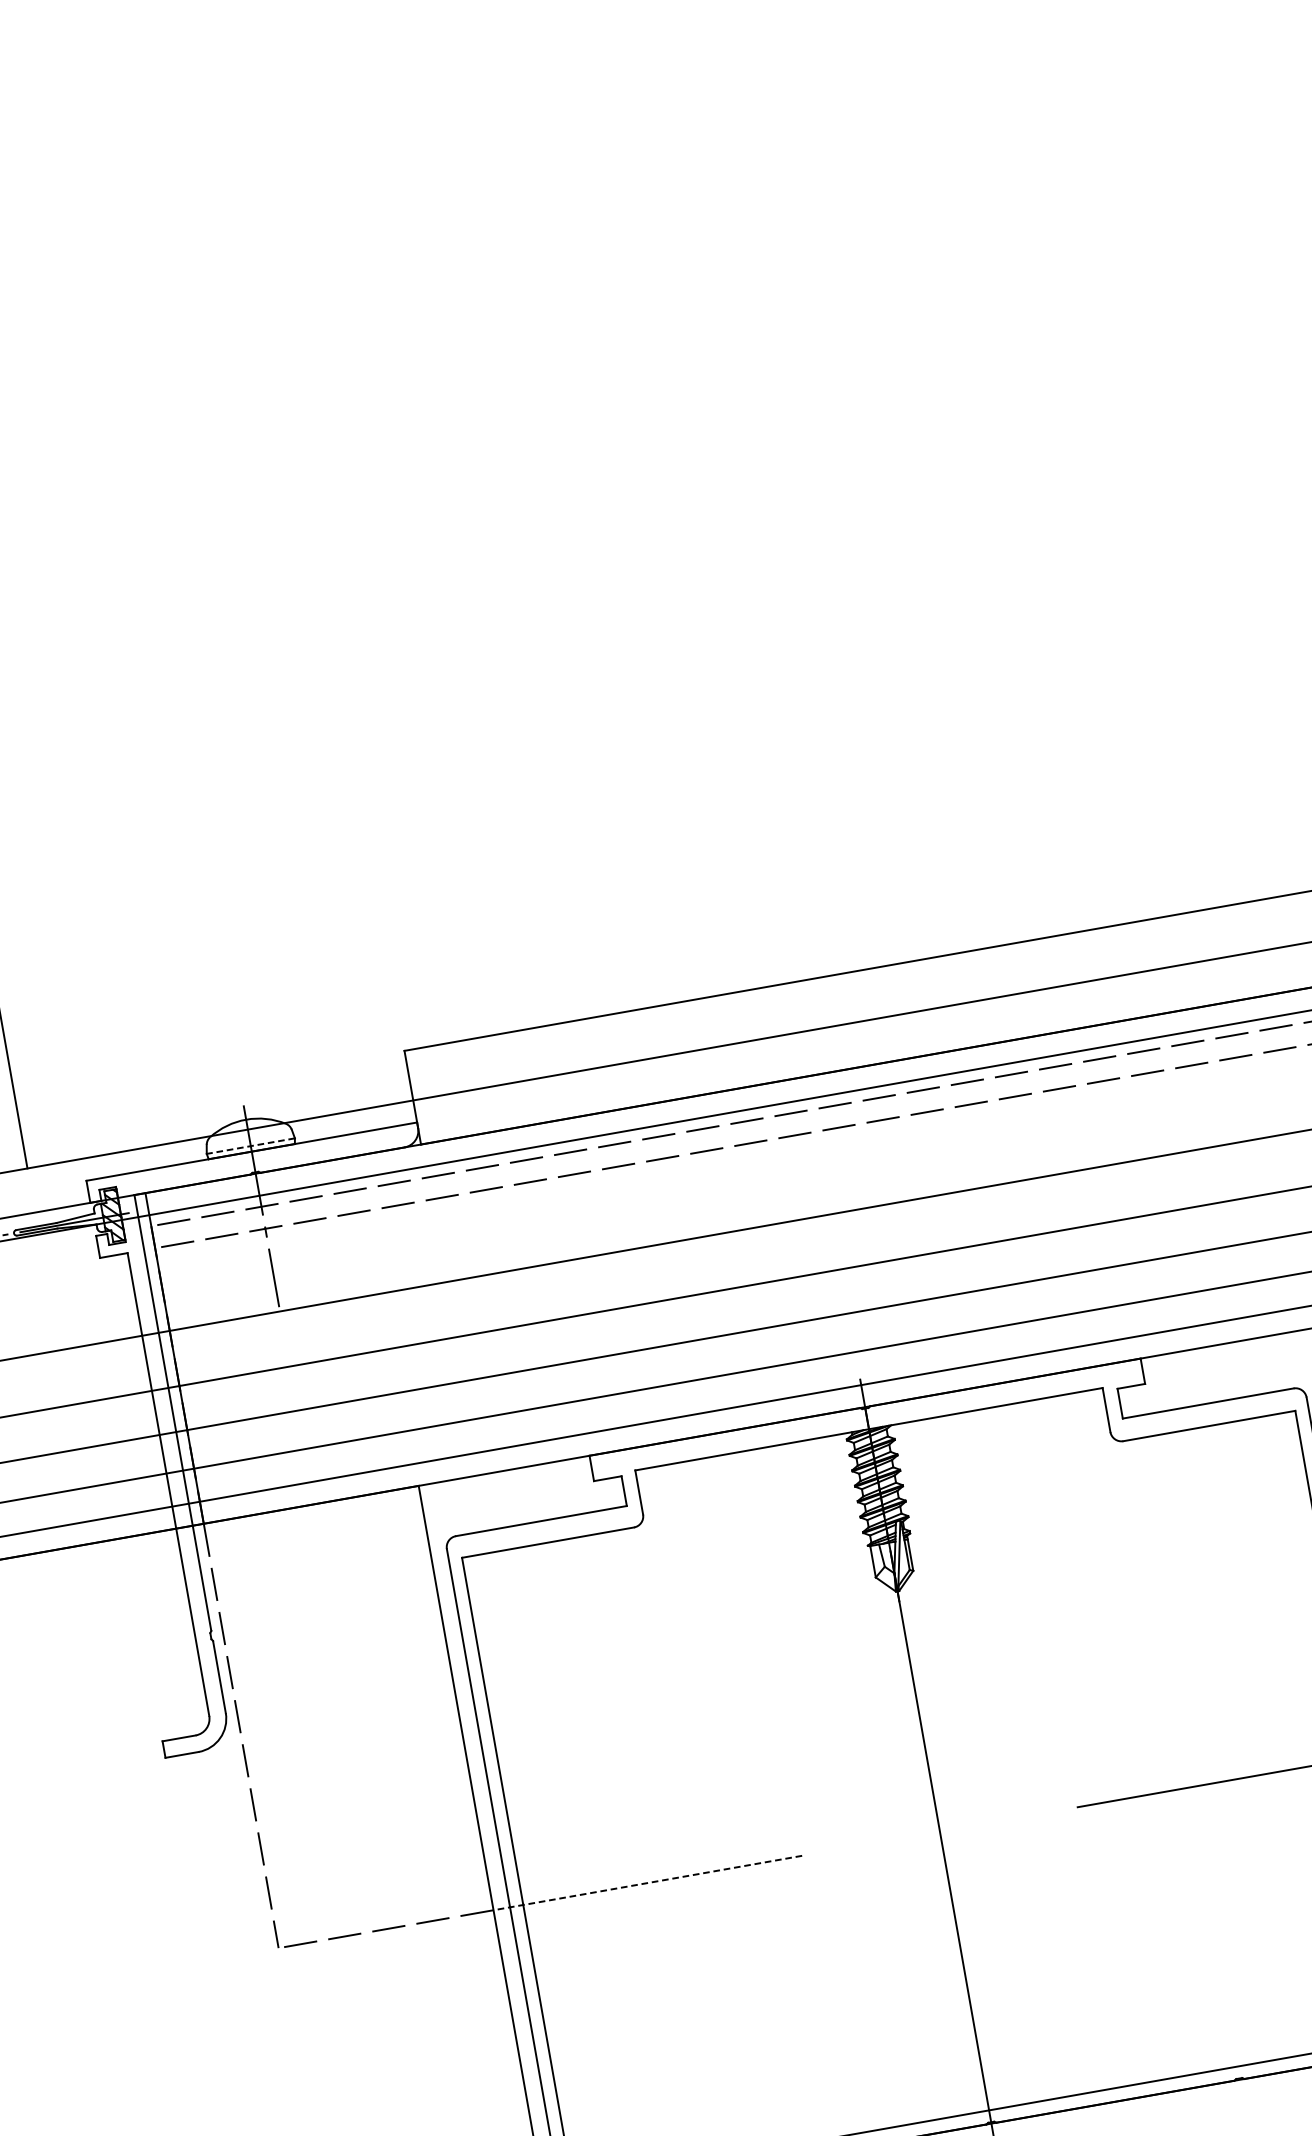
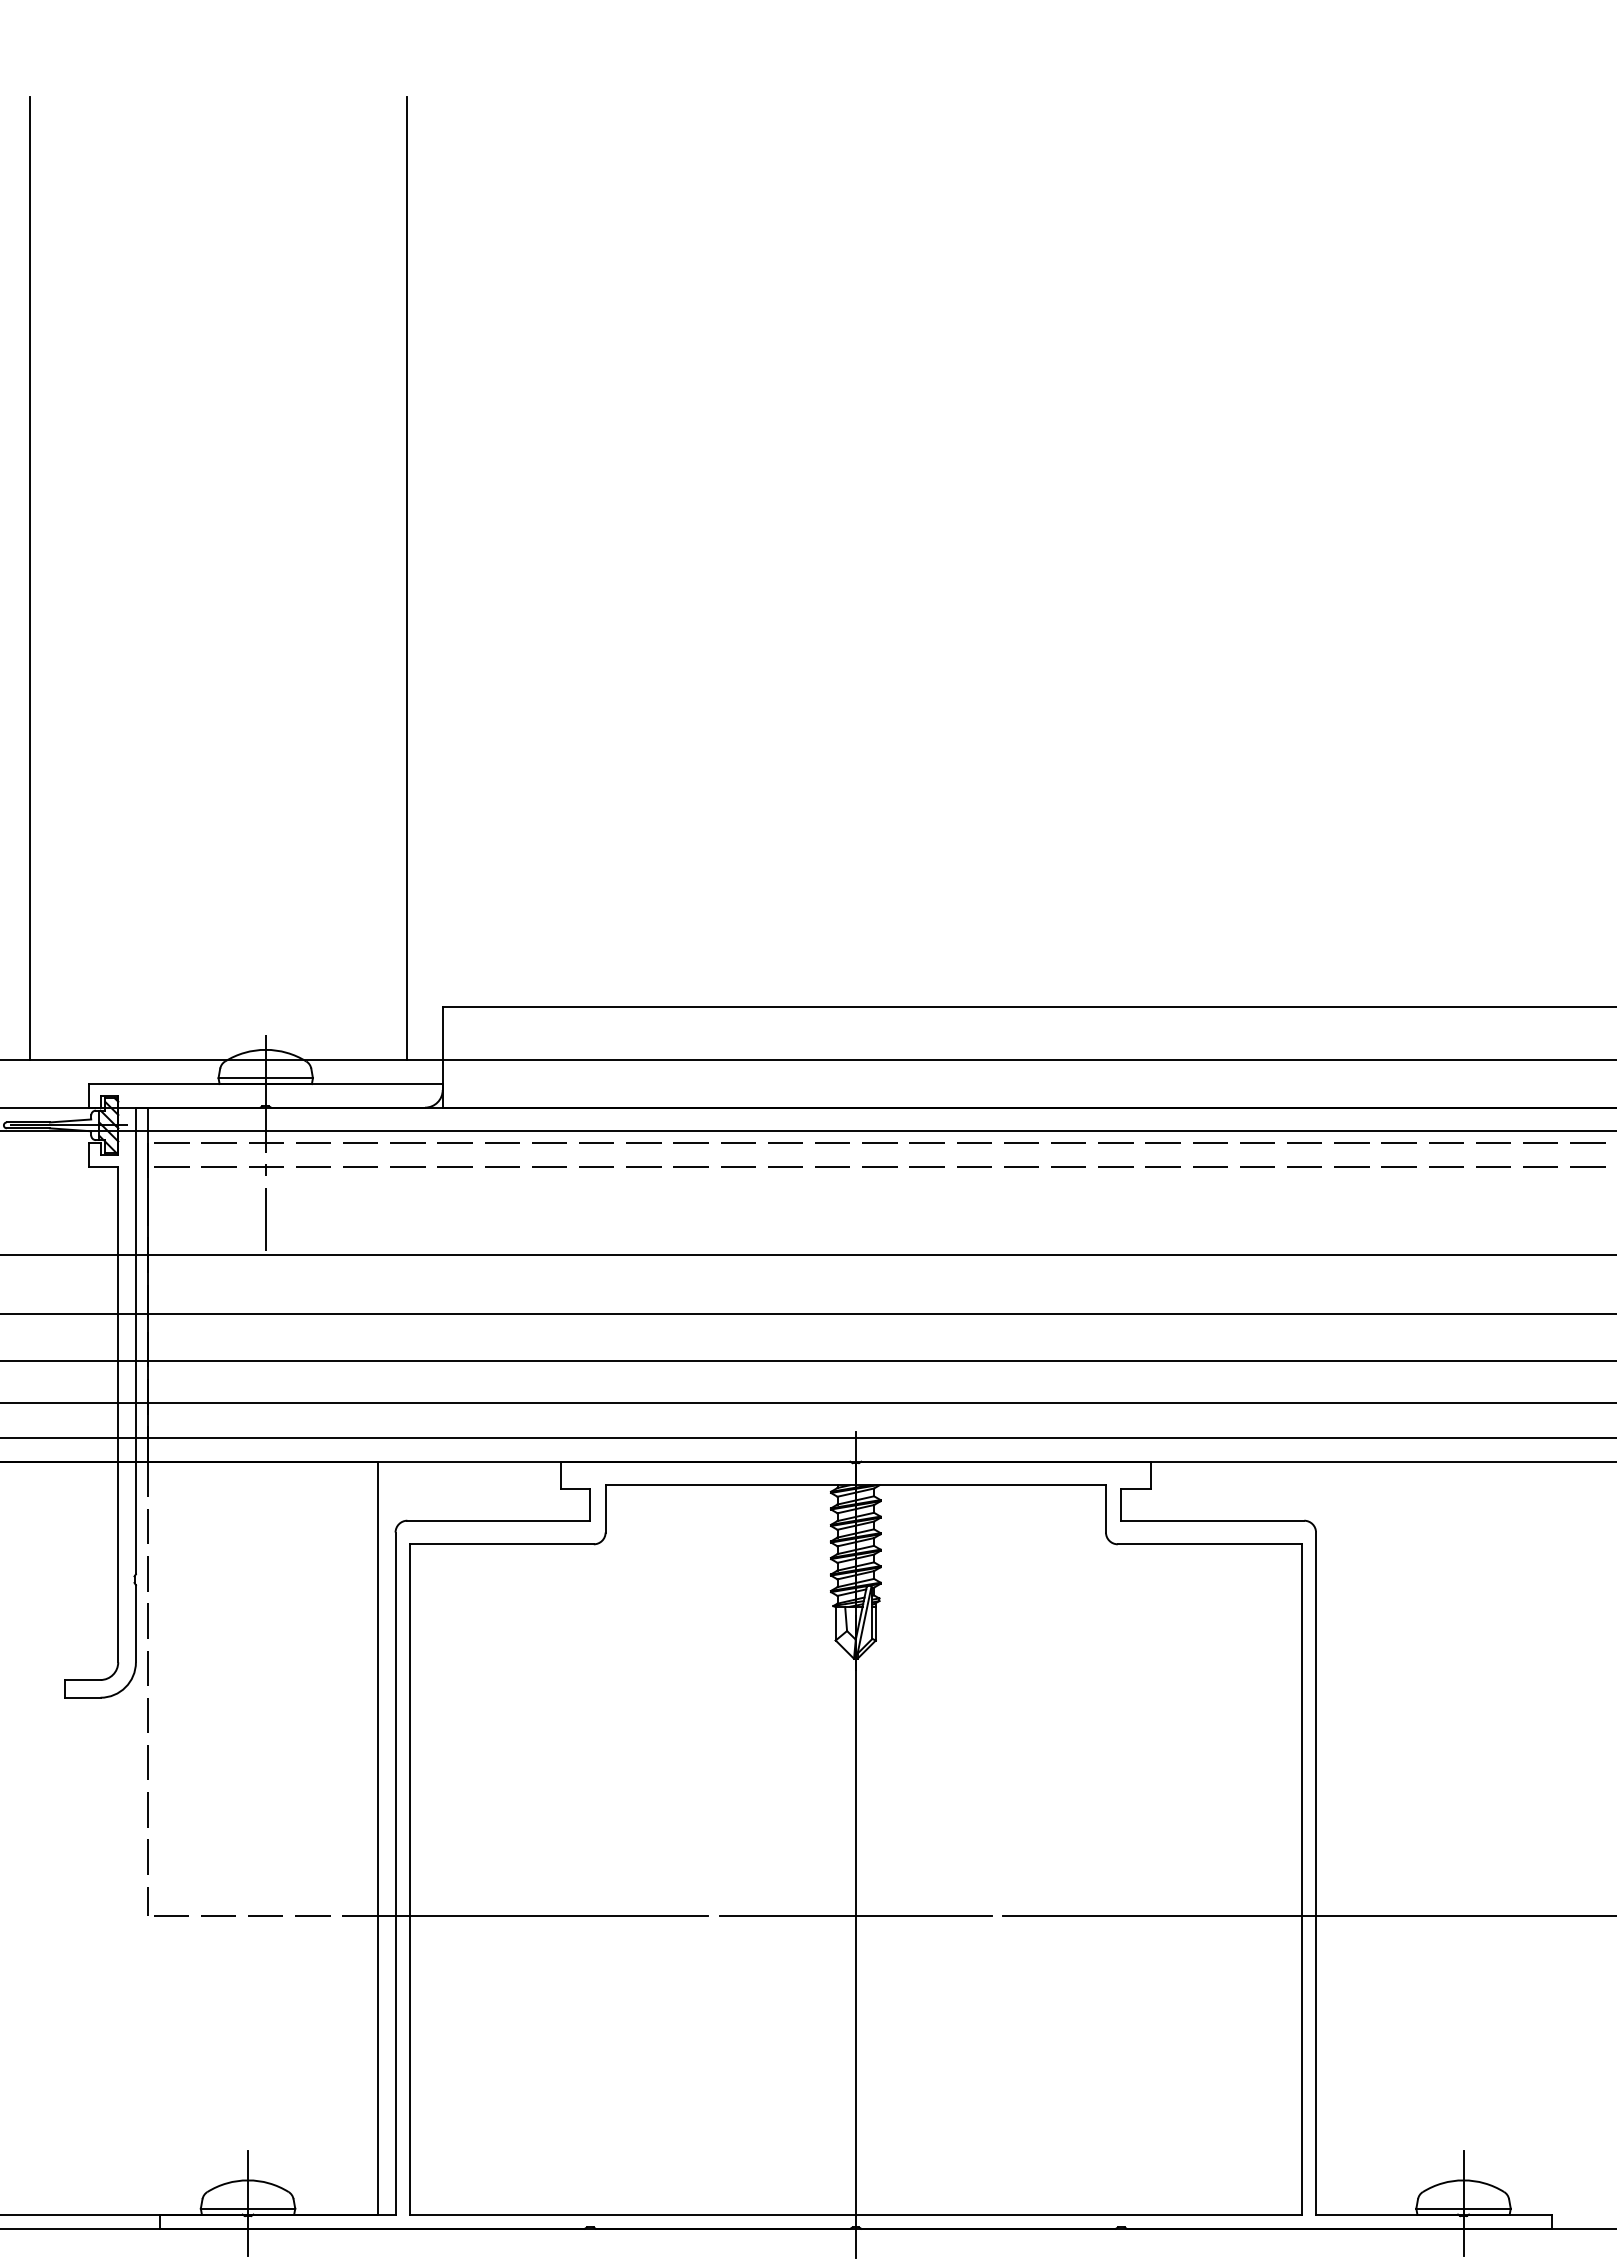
line: (300, 656) -> (407, 578), added
line: (250, 1146) -> (265, 1078), dashed -> solid
line: (939, 1832) -> (855, 1916), added
line: (647, 1883) -> (542, 1916), dashed -> solid

